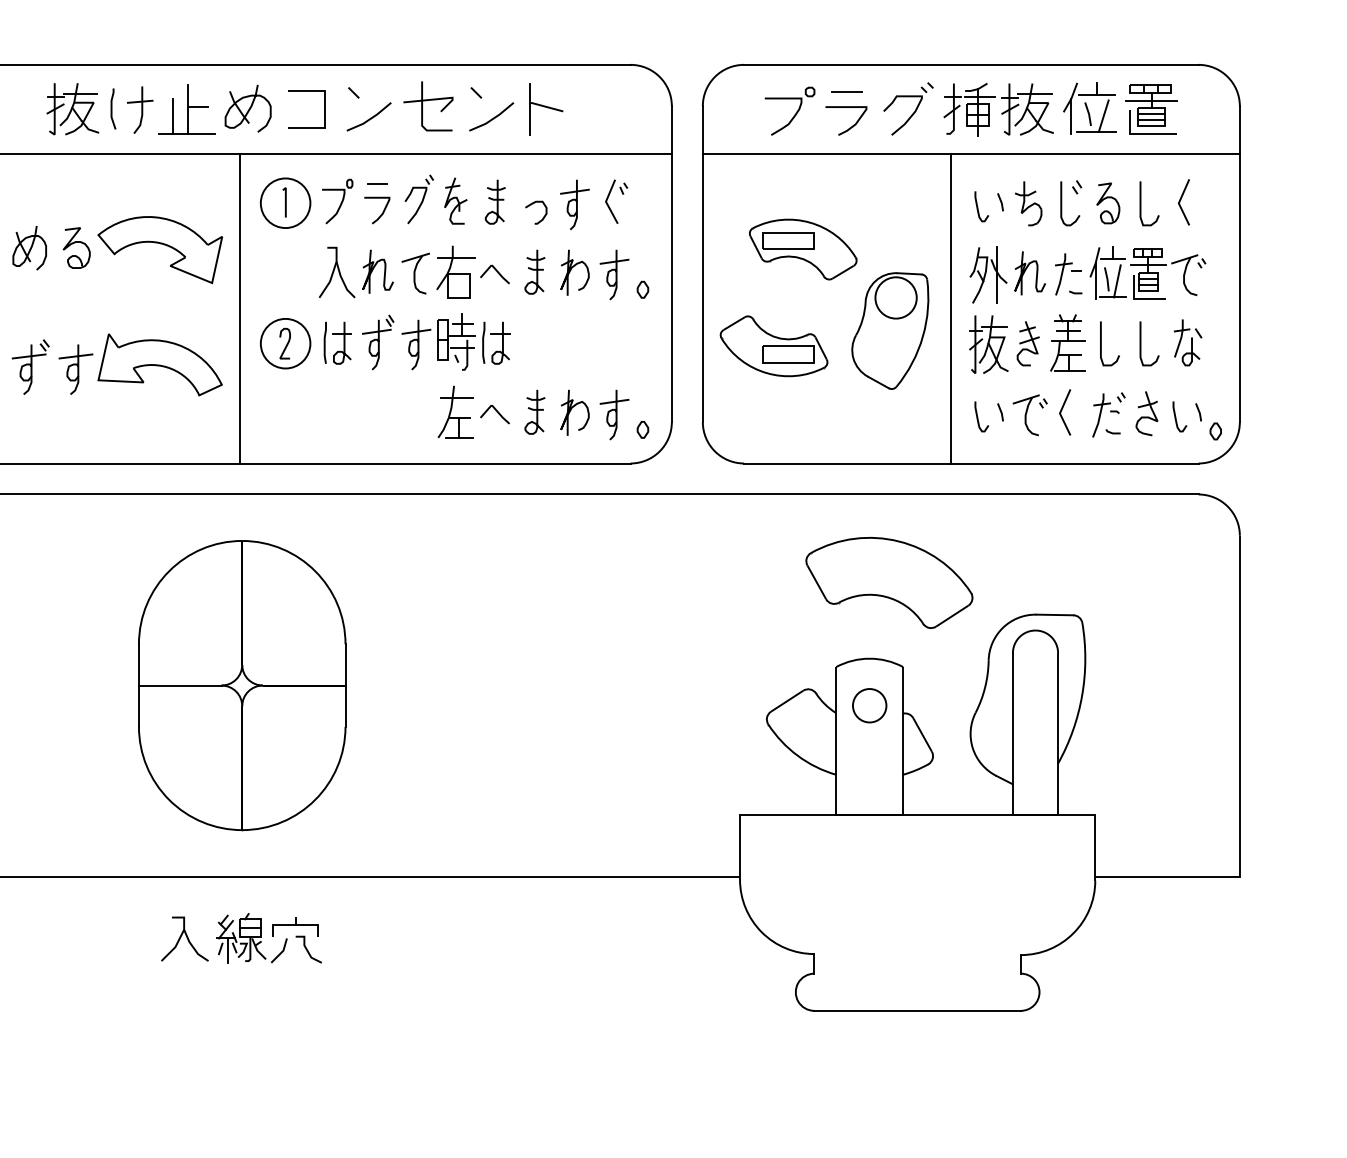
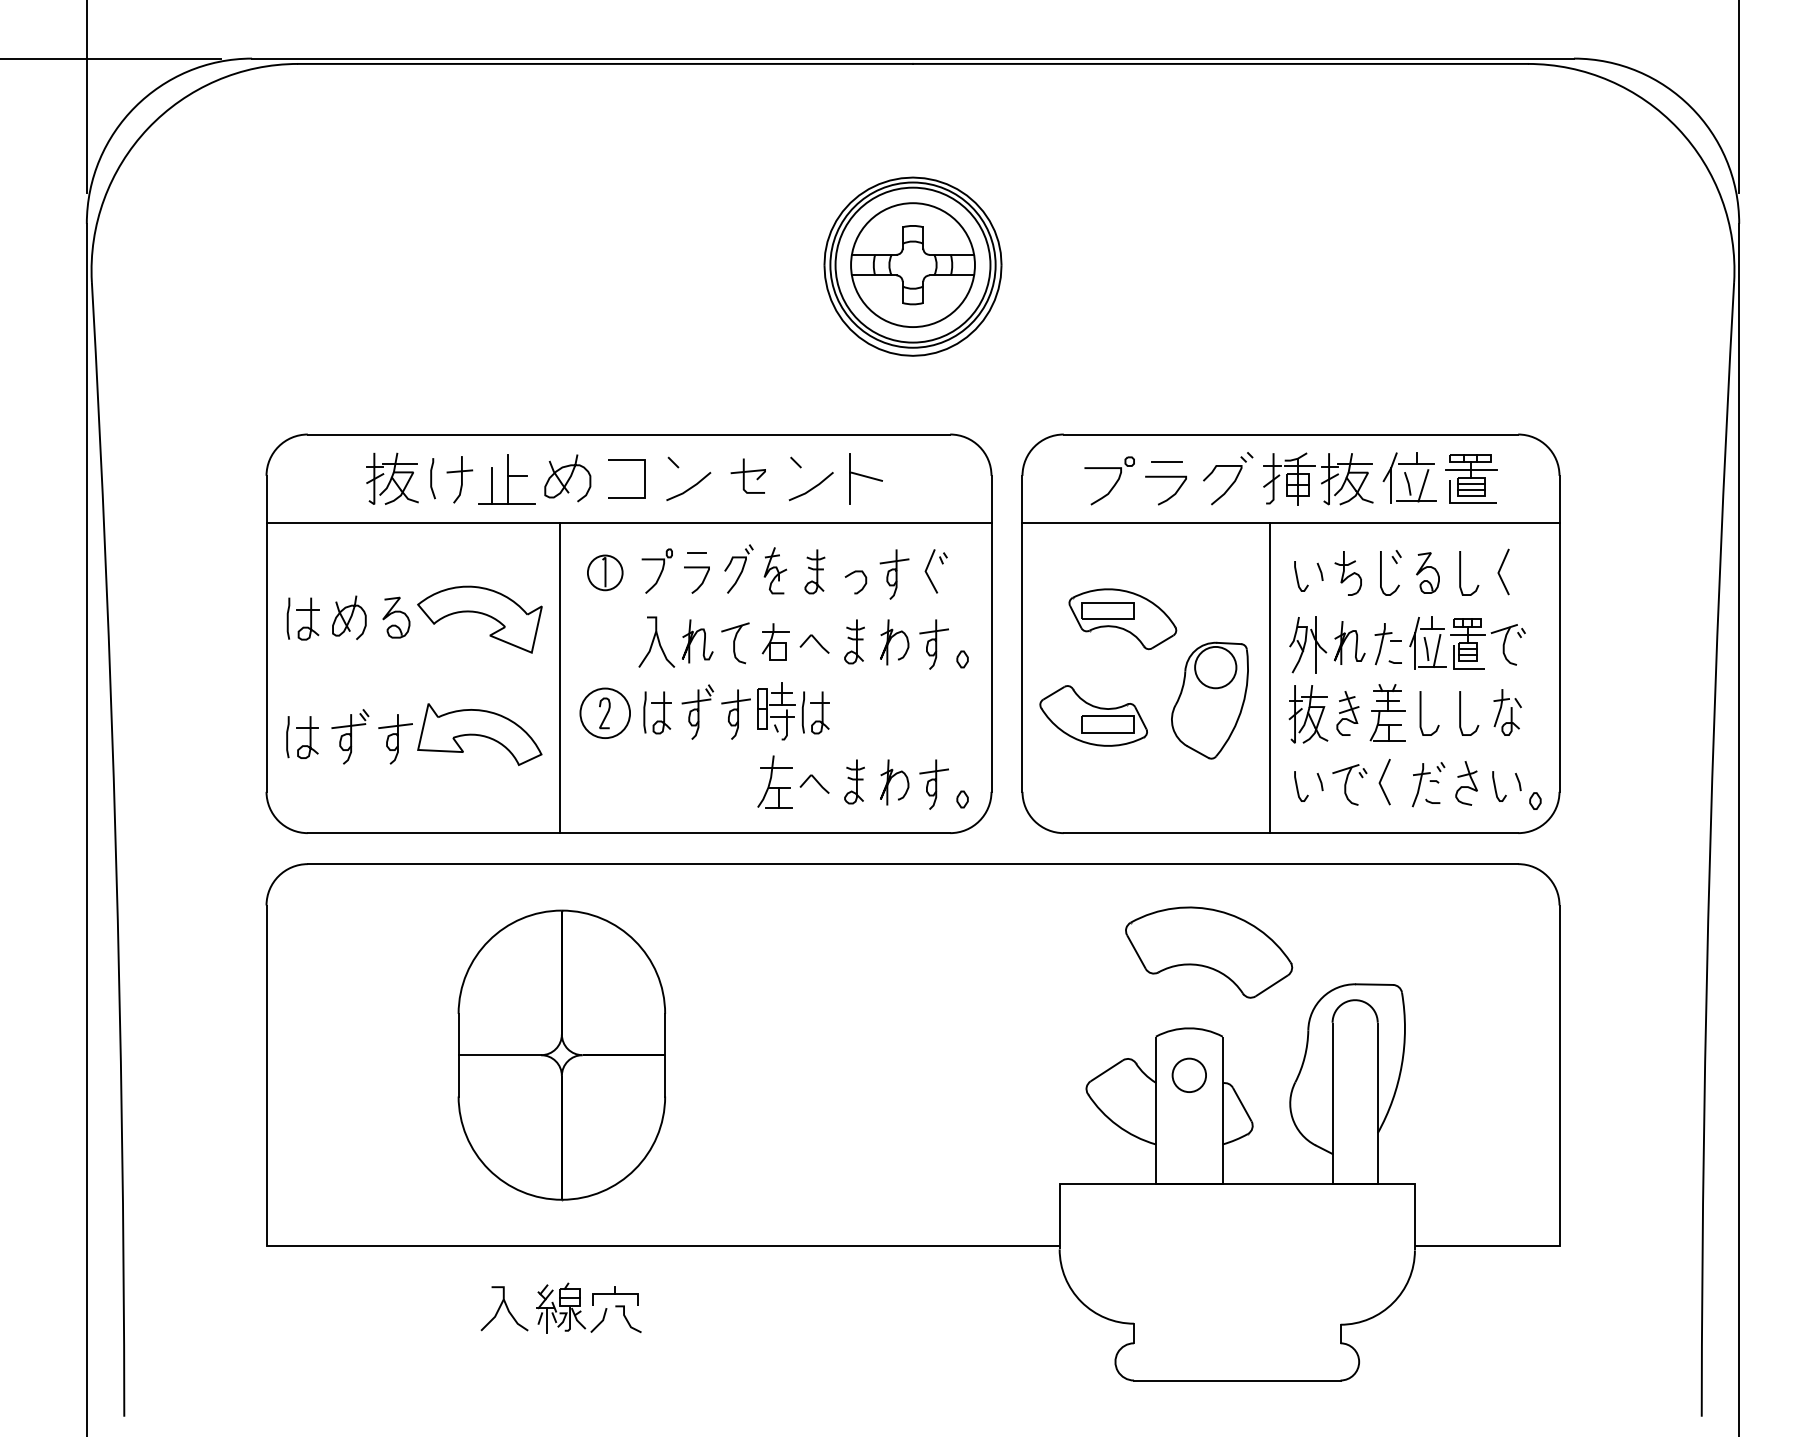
part: (428, 105) -> (748, 475), size x0.7
circle: (285, 202) -> (605, 572), size x0.7
part: (455, 271) -> (775, 641), size x0.7

